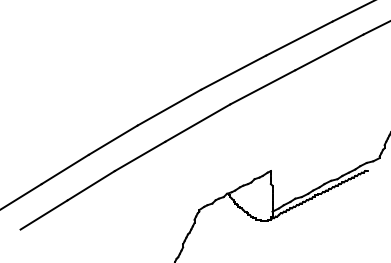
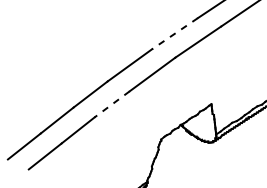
line: (233, 72) -> (175, 33), solid -> dashed
line: (139, 156) -> (111, 104), solid -> dashed

